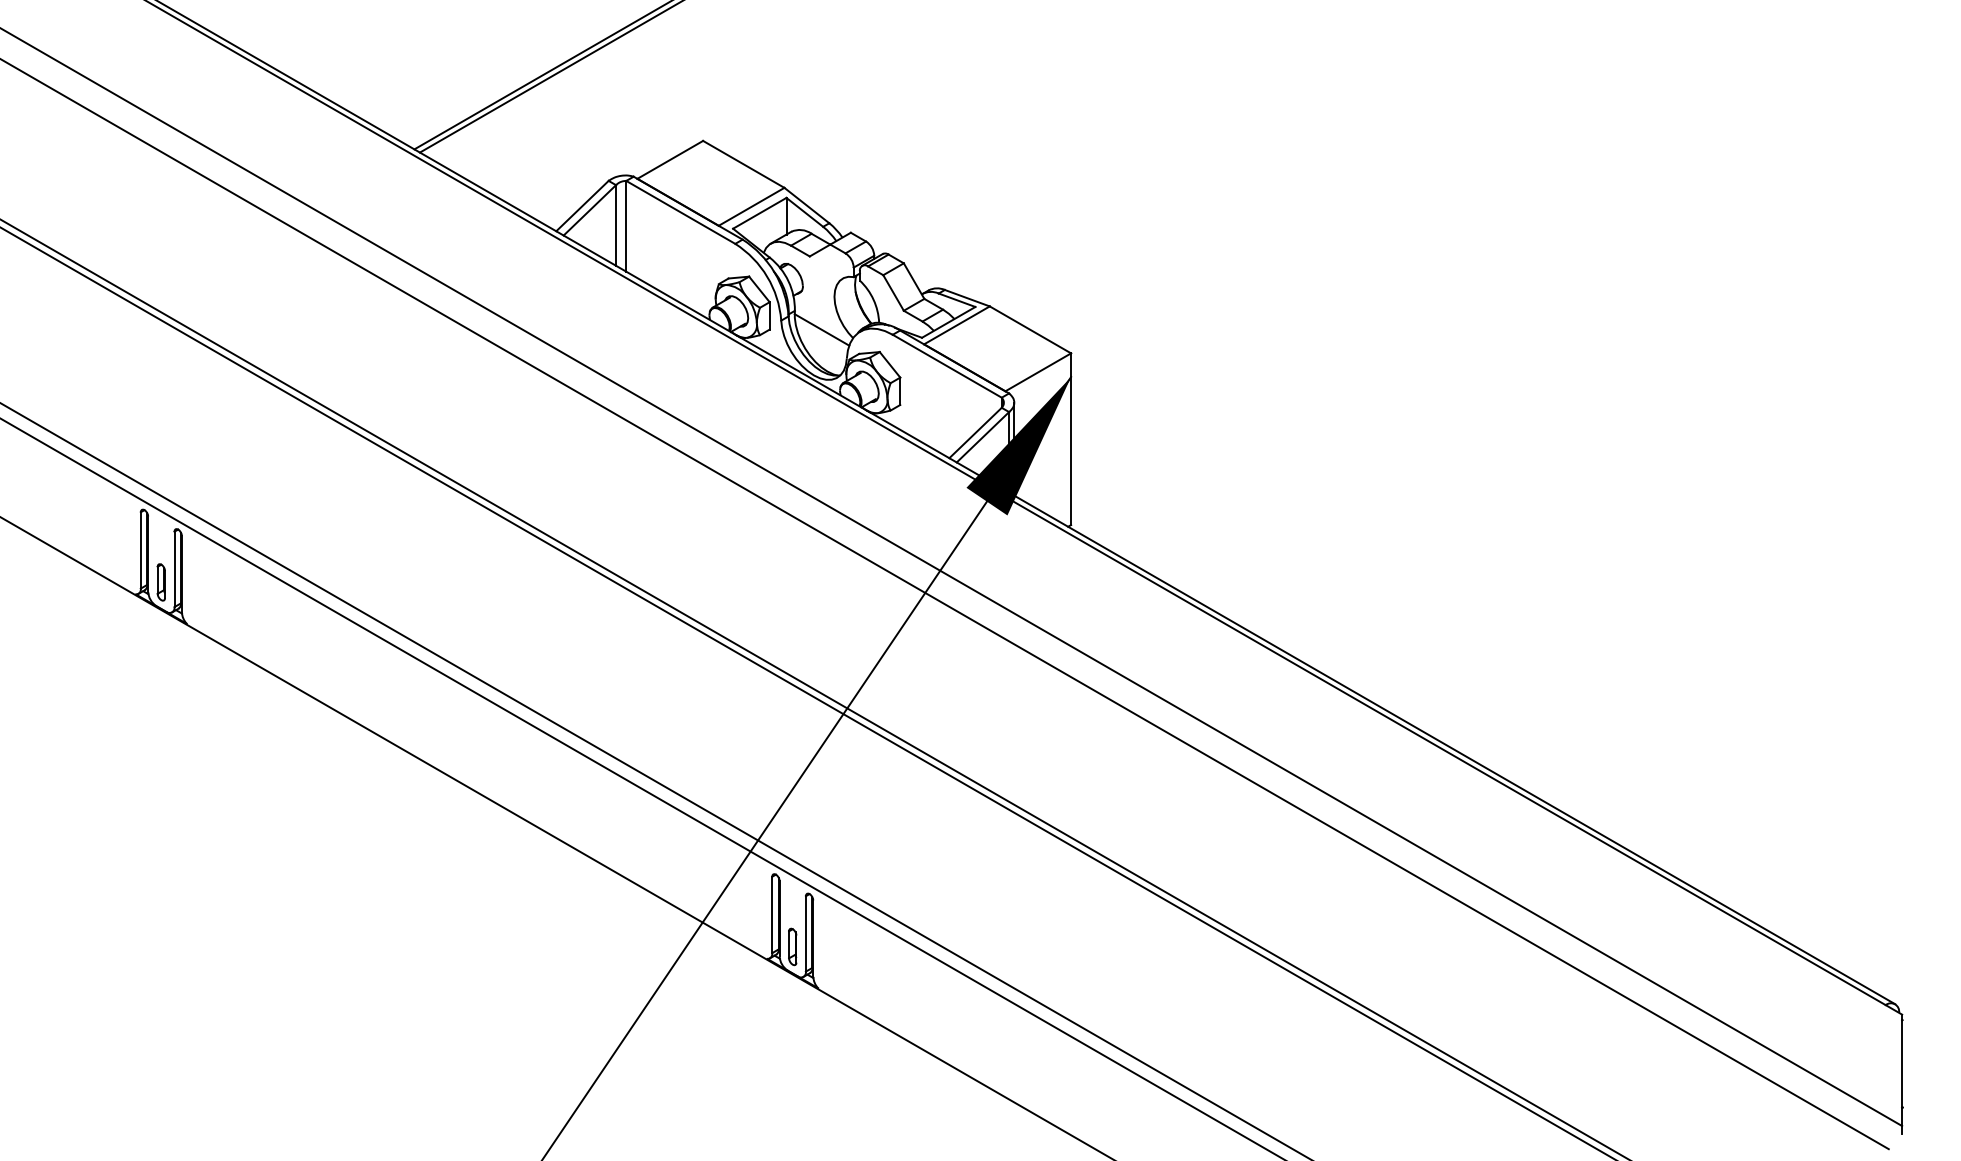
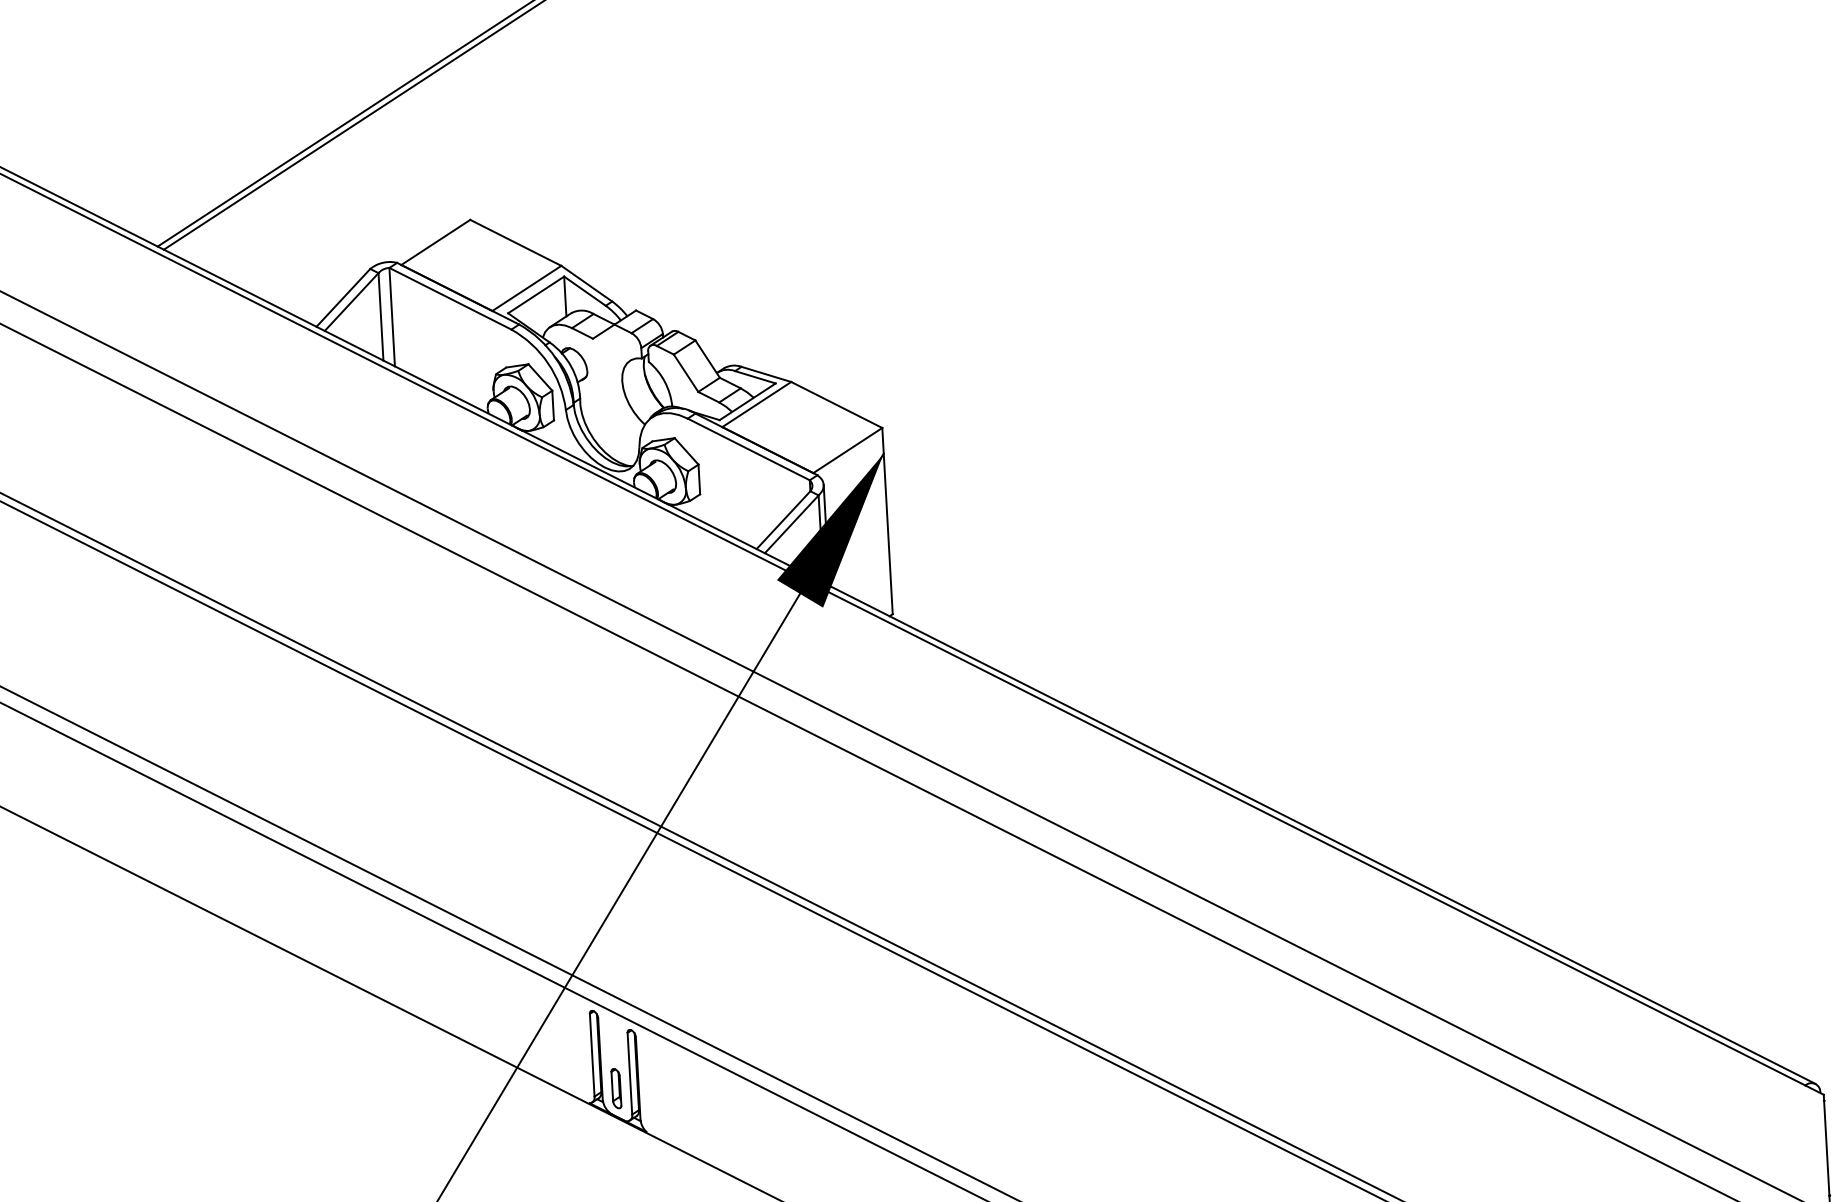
line: (821, 329) -> (610, 417), removed

